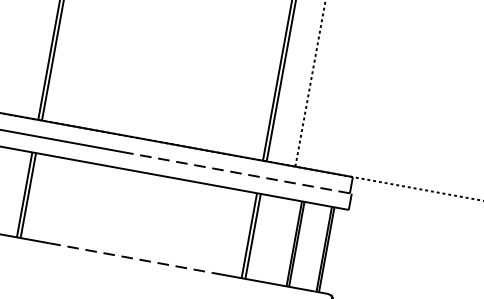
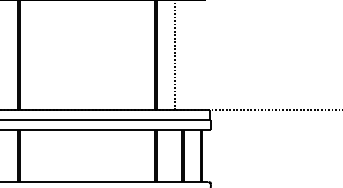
line: (237, 173) -> (141, 120), dashed -> solid
line: (131, 257) -> (87, 181), dashed -> solid

